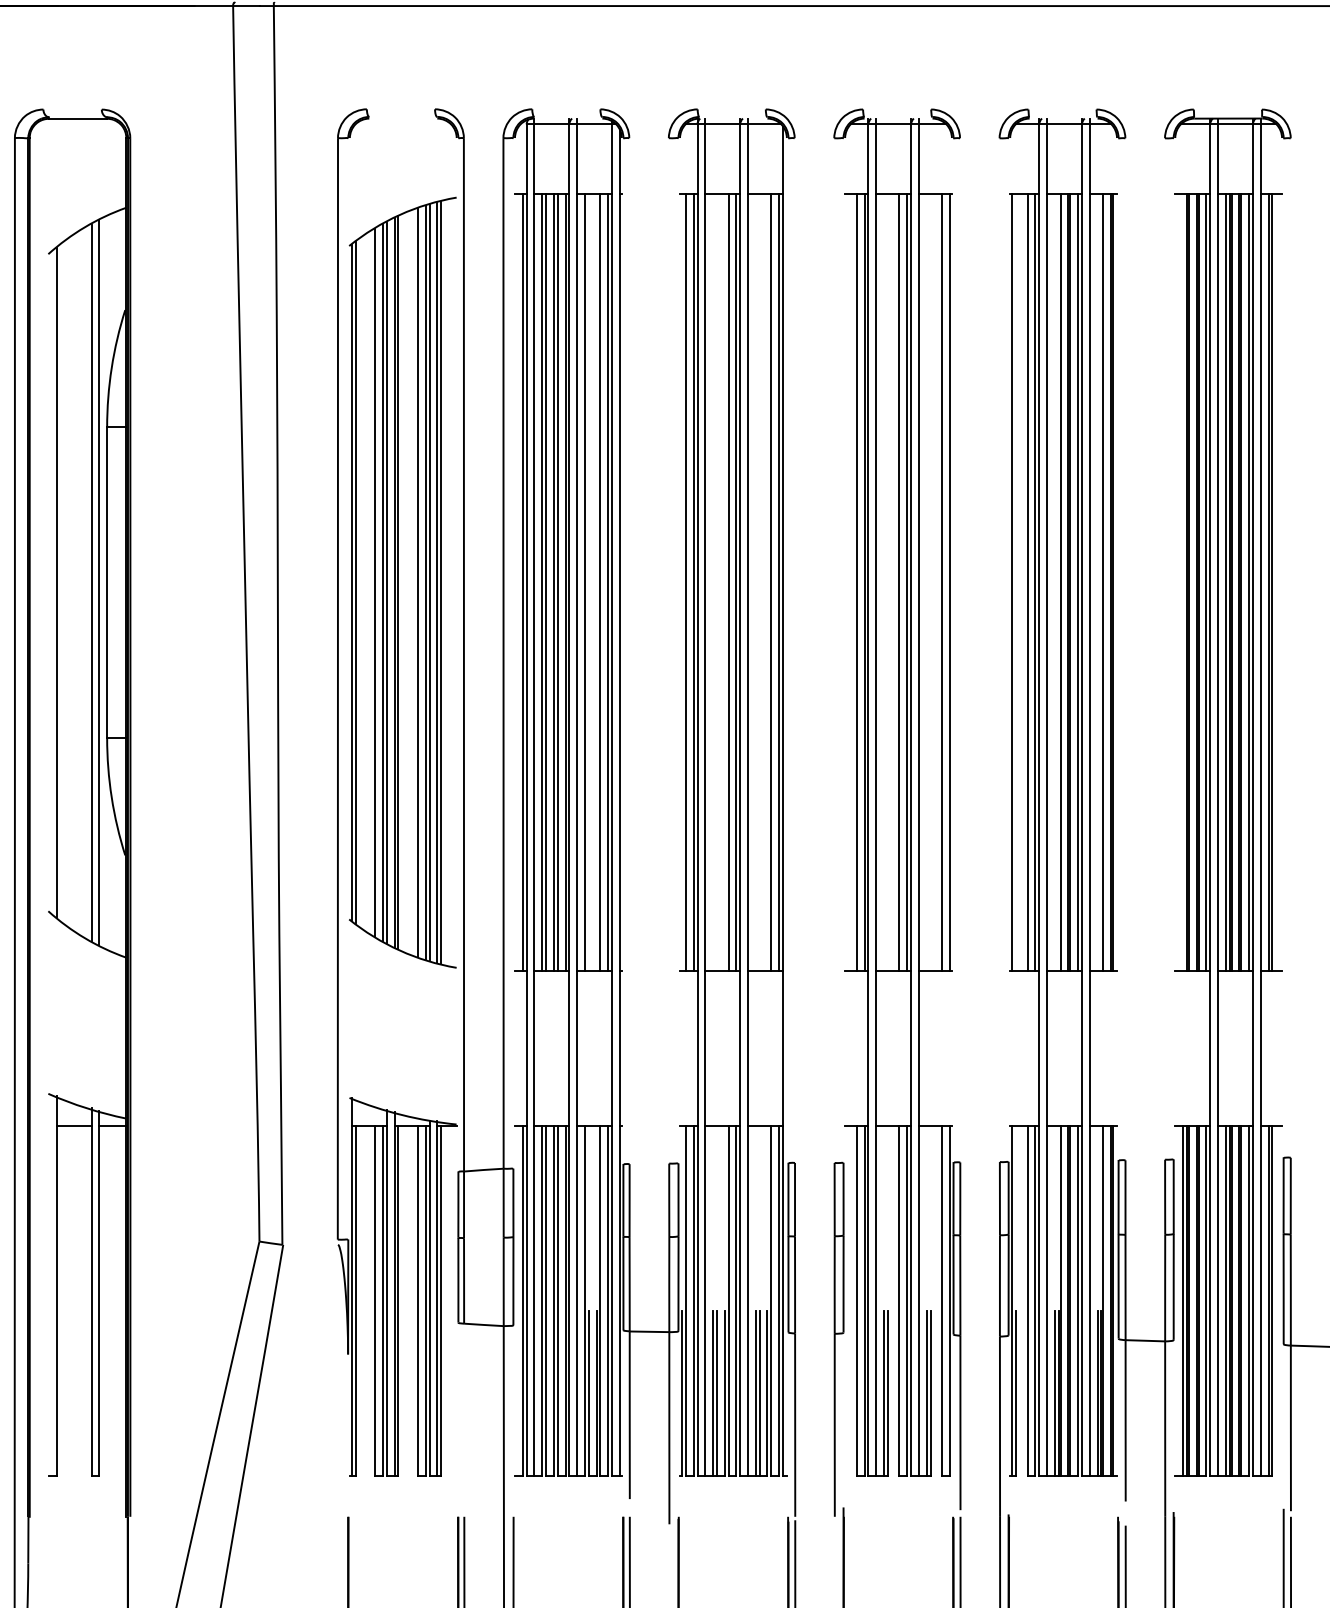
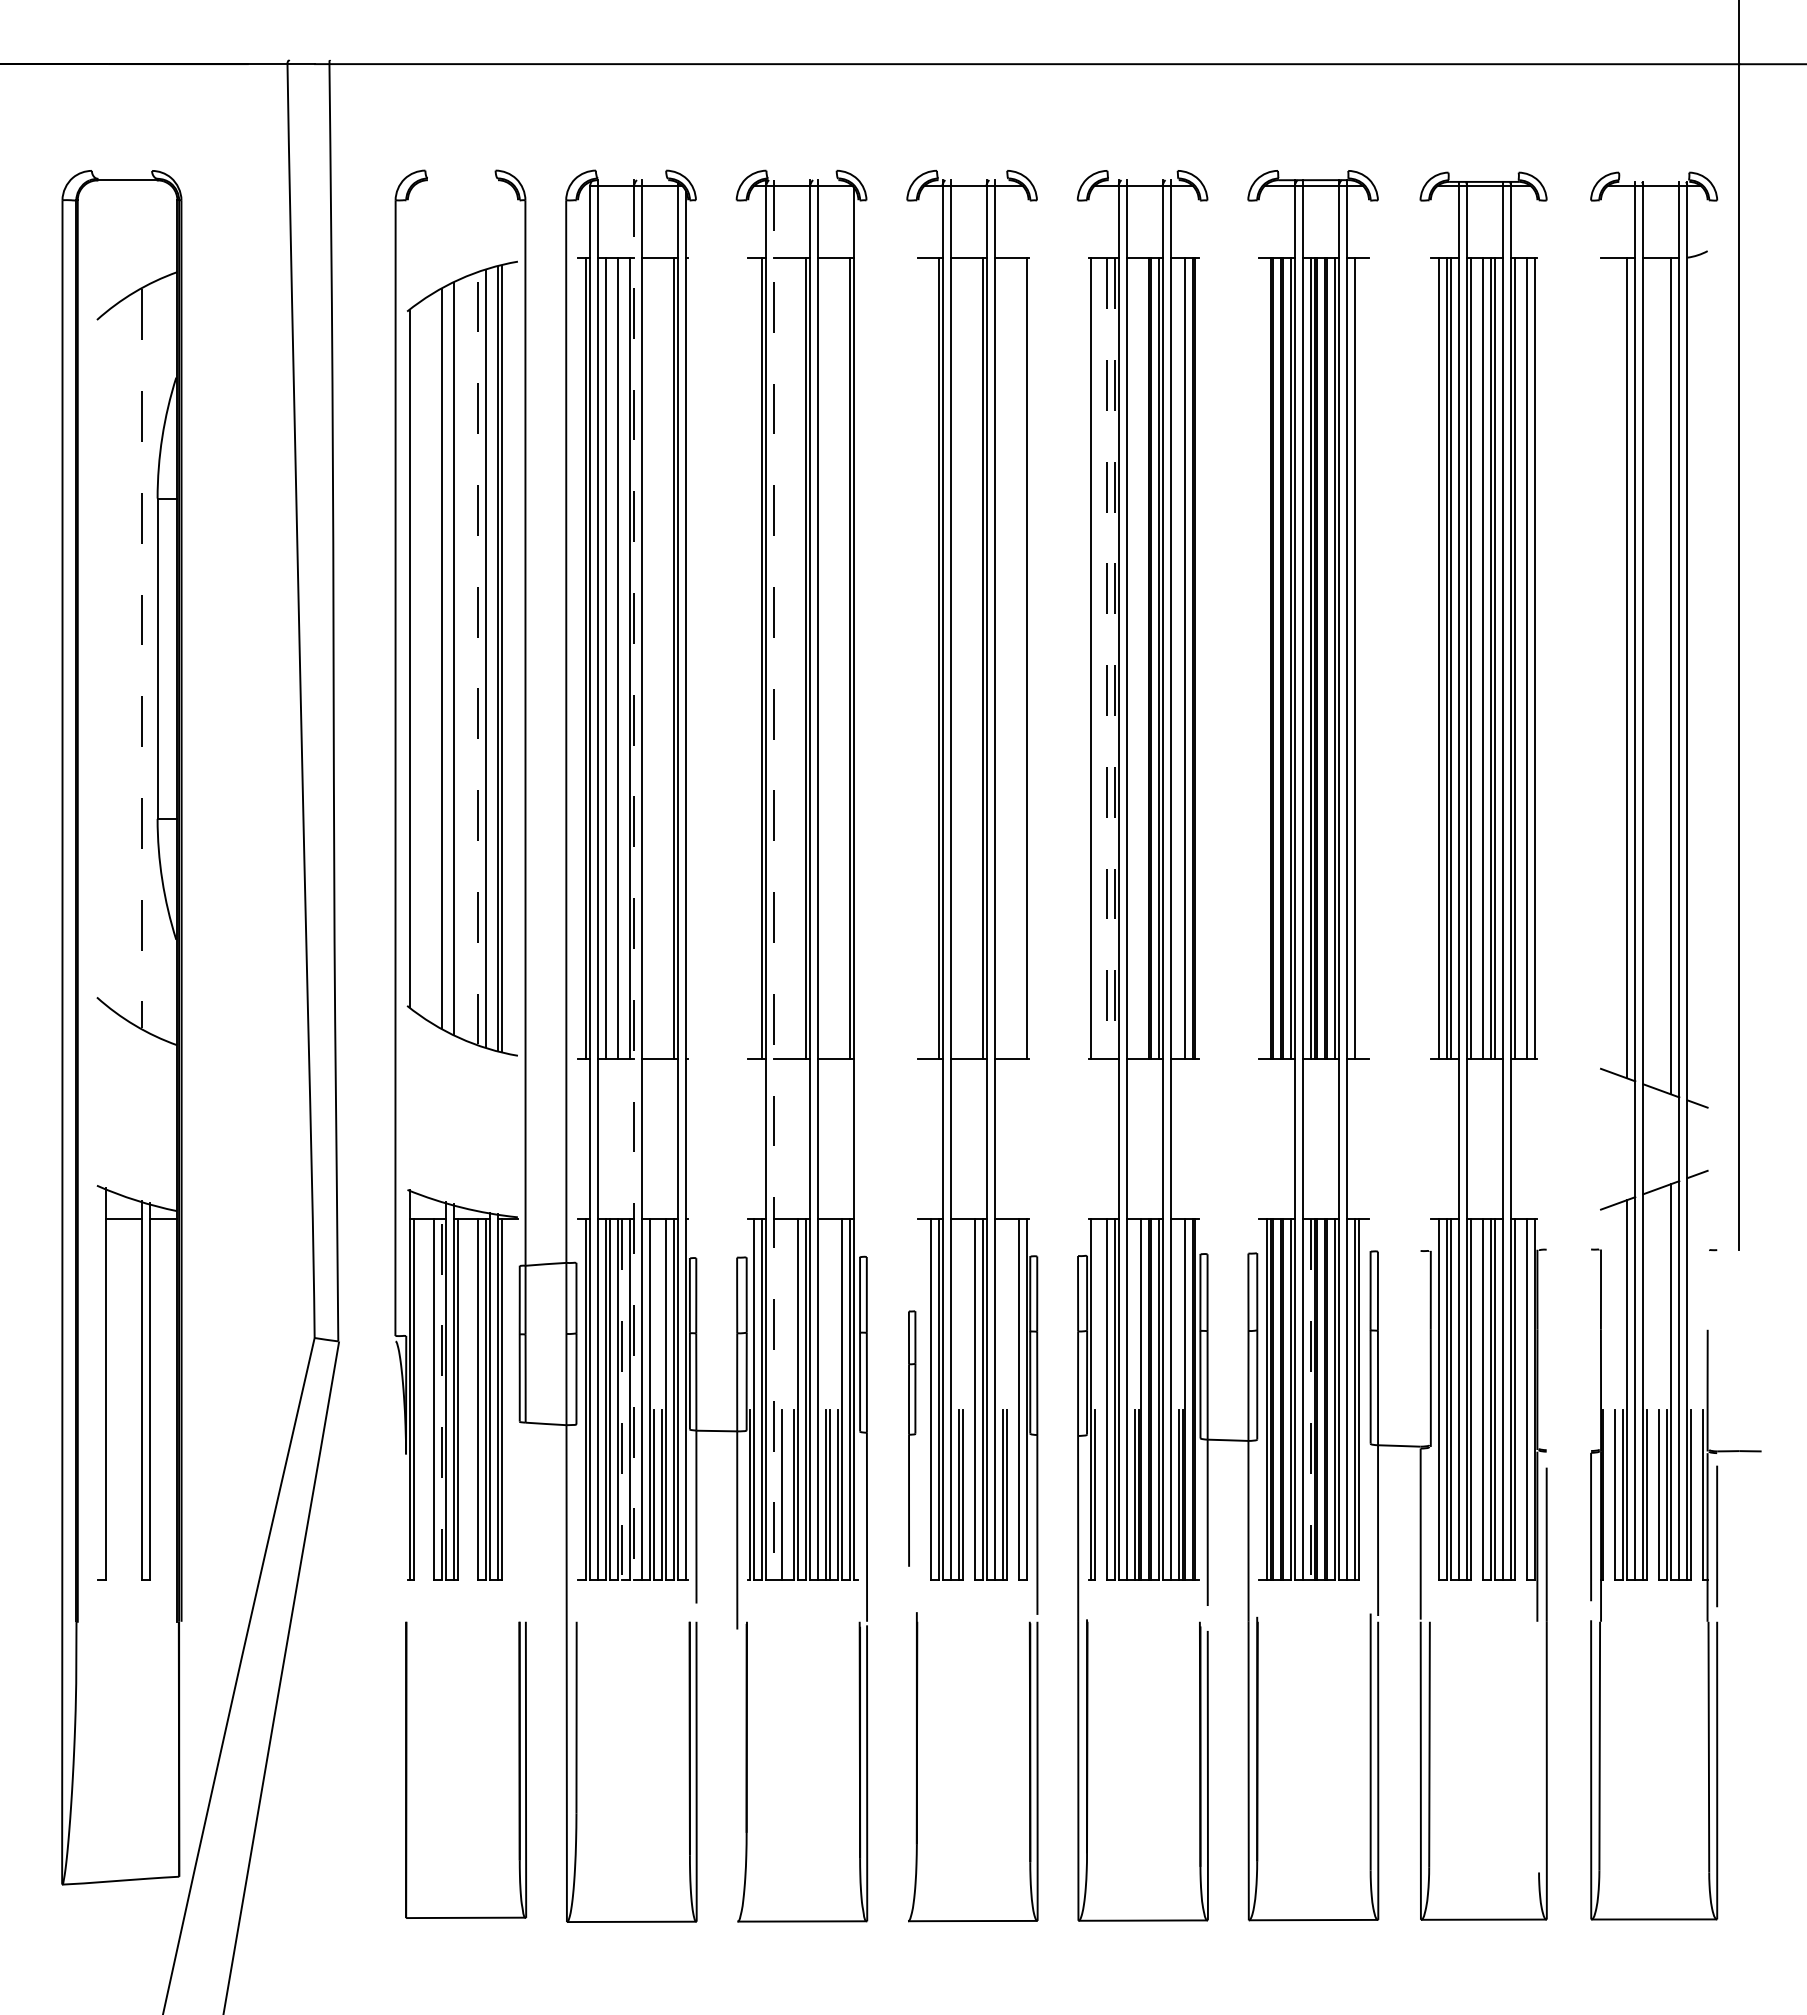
line: (56, 582) -> (105, 658), removed
line: (99, 582) -> (149, 658), removed
line: (355, 582) -> (413, 658), removed
line: (374, 582) -> (433, 658), removed
line: (386, 582) -> (445, 658), removed
line: (398, 582) -> (457, 658), removed
line: (417, 582) -> (477, 658), solid -> dashed
line: (430, 582) -> (490, 658), removed
line: (546, 582) -> (610, 658), removed
line: (558, 582) -> (622, 658), removed
line: (585, 582) -> (650, 658), removed
line: (600, 582) -> (666, 658), removed
line: (686, 582) -> (754, 658), removed
line: (728, 582) -> (798, 658), removed
line: (771, 582) -> (842, 658), removed
line: (856, 582) -> (930, 658), removed
line: (899, 582) -> (974, 658), removed
line: (942, 582) -> (1018, 658), removed
line: (1060, 582) -> (1140, 658), removed
line: (1271, 582) -> (1358, 658), removed
line: (91, 583) -> (141, 659), solid -> dashed
line: (1027, 583) -> (1106, 659), solid -> dashed
line: (1035, 583) -> (1114, 659), solid -> dashed
line: (705, 796) -> (774, 879), solid -> dashed
line: (569, 799) -> (634, 882), solid -> dashed
line: (382, 1301) -> (441, 1399), solid -> dashed
line: (558, 1302) -> (622, 1400), solid -> dashed
line: (1225, 1302) -> (1310, 1400), solid -> dashed
part: (838, 1339) -> (911, 1438), size x0.7
line: (717, 1393) -> (786, 1494), removed

